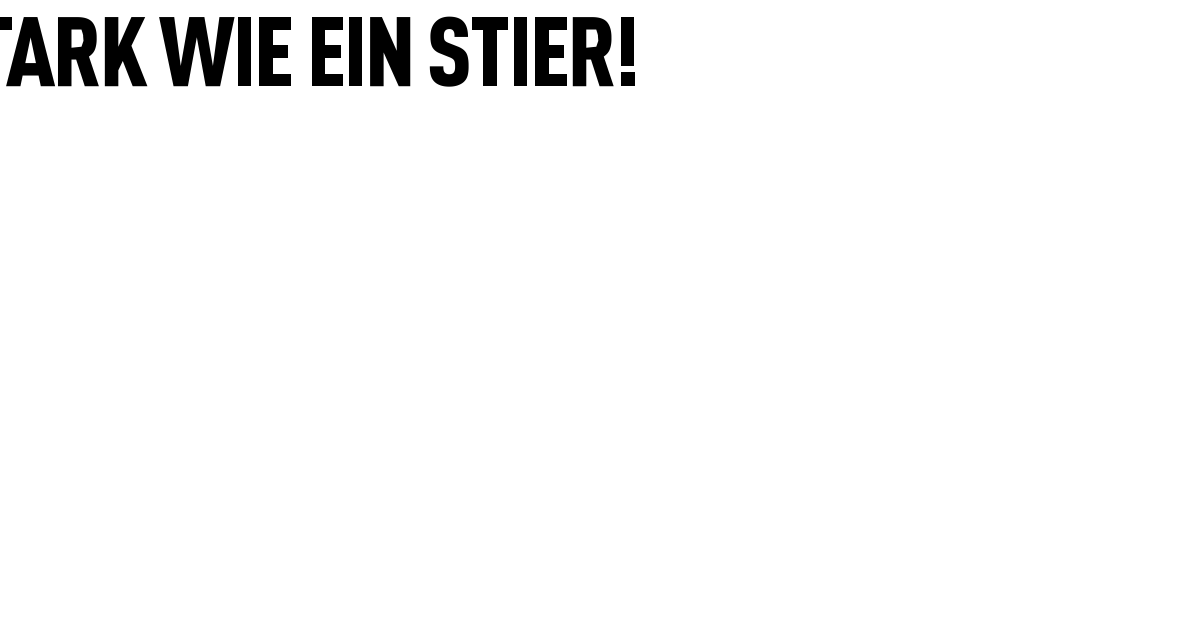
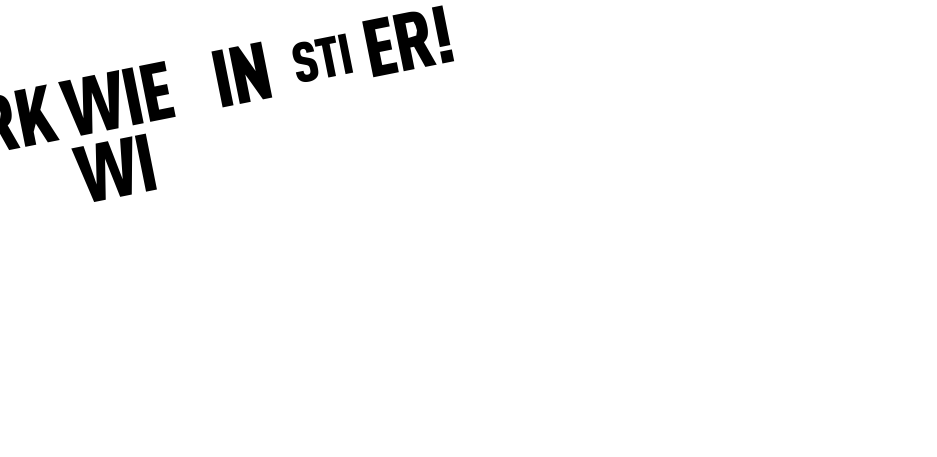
fill: (327, 51) -> (199, 82), removed
part: (477, 51) -> (321, 58), size x0.7
part: (204, 133) -> (113, 168), added

